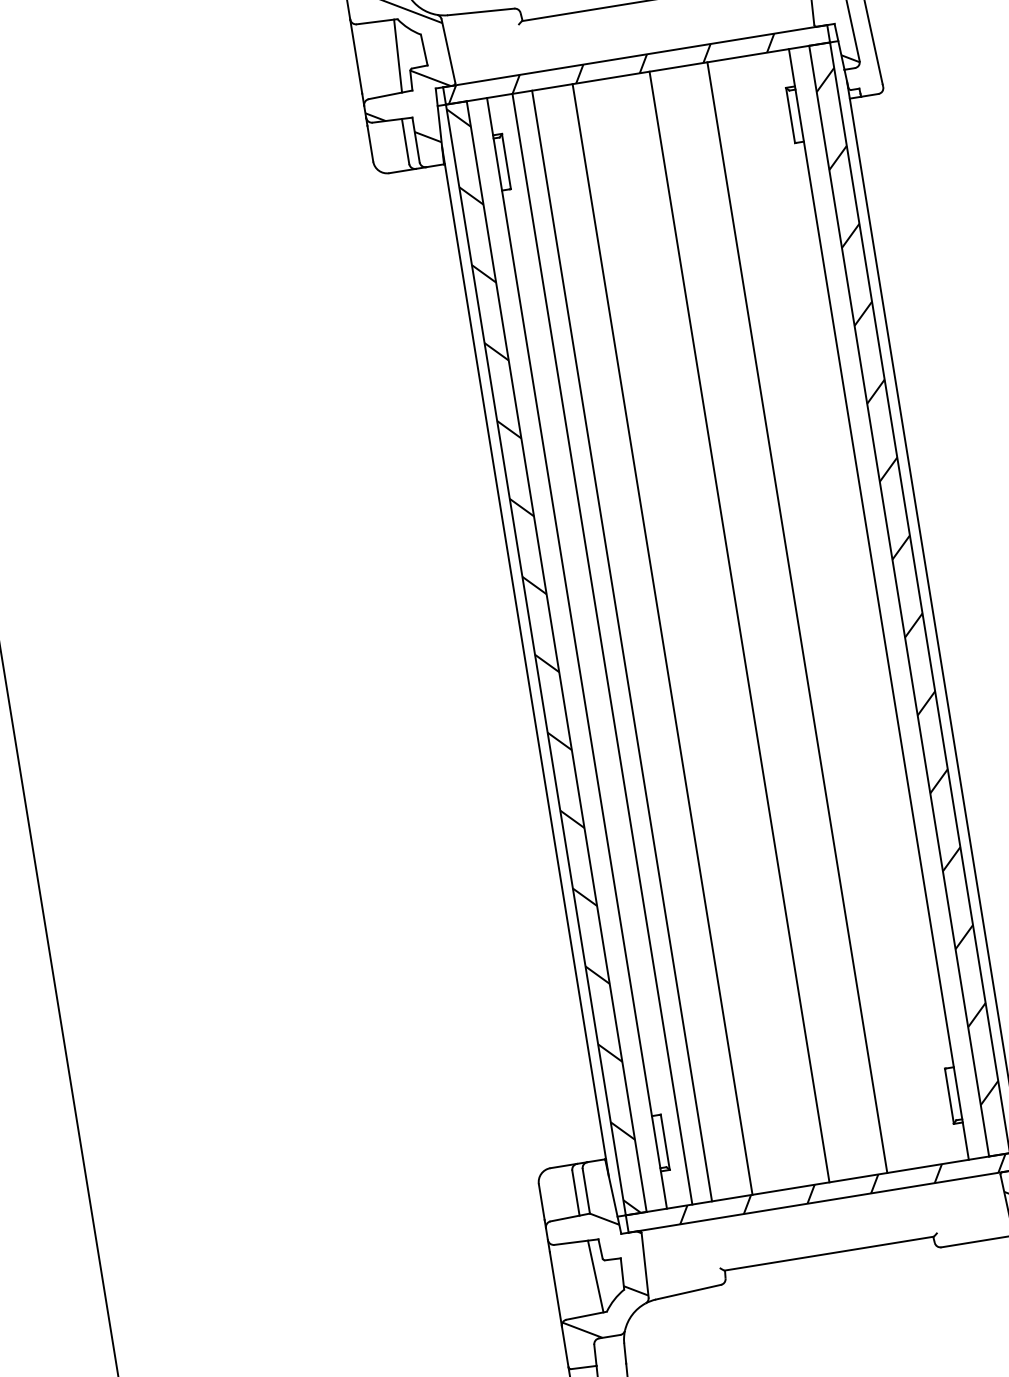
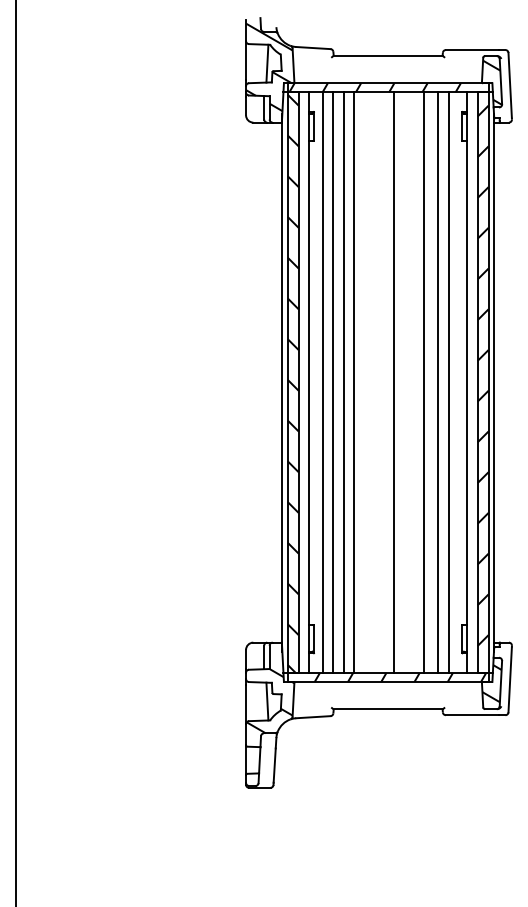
line: (843, 609) -> (448, 382), added
line: (824, 613) -> (438, 382), added
line: (642, 642) -> (343, 382), added

